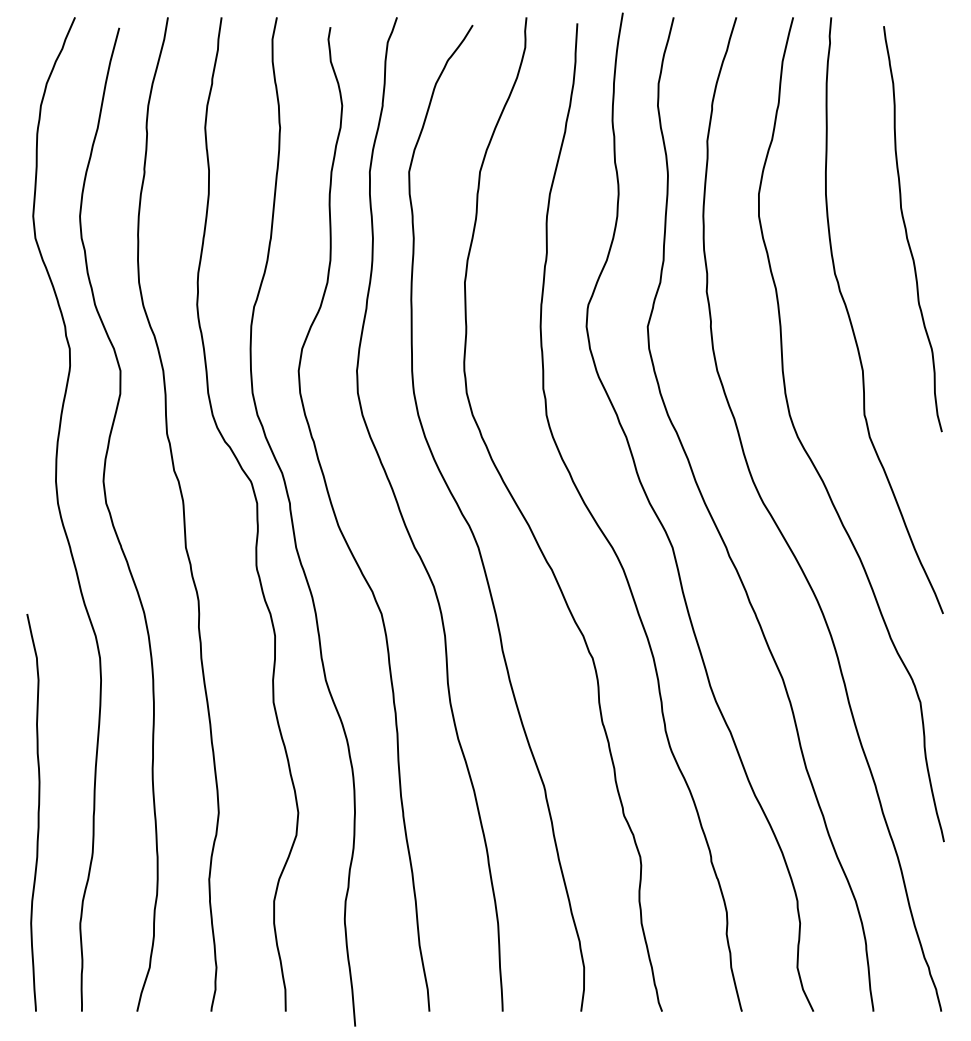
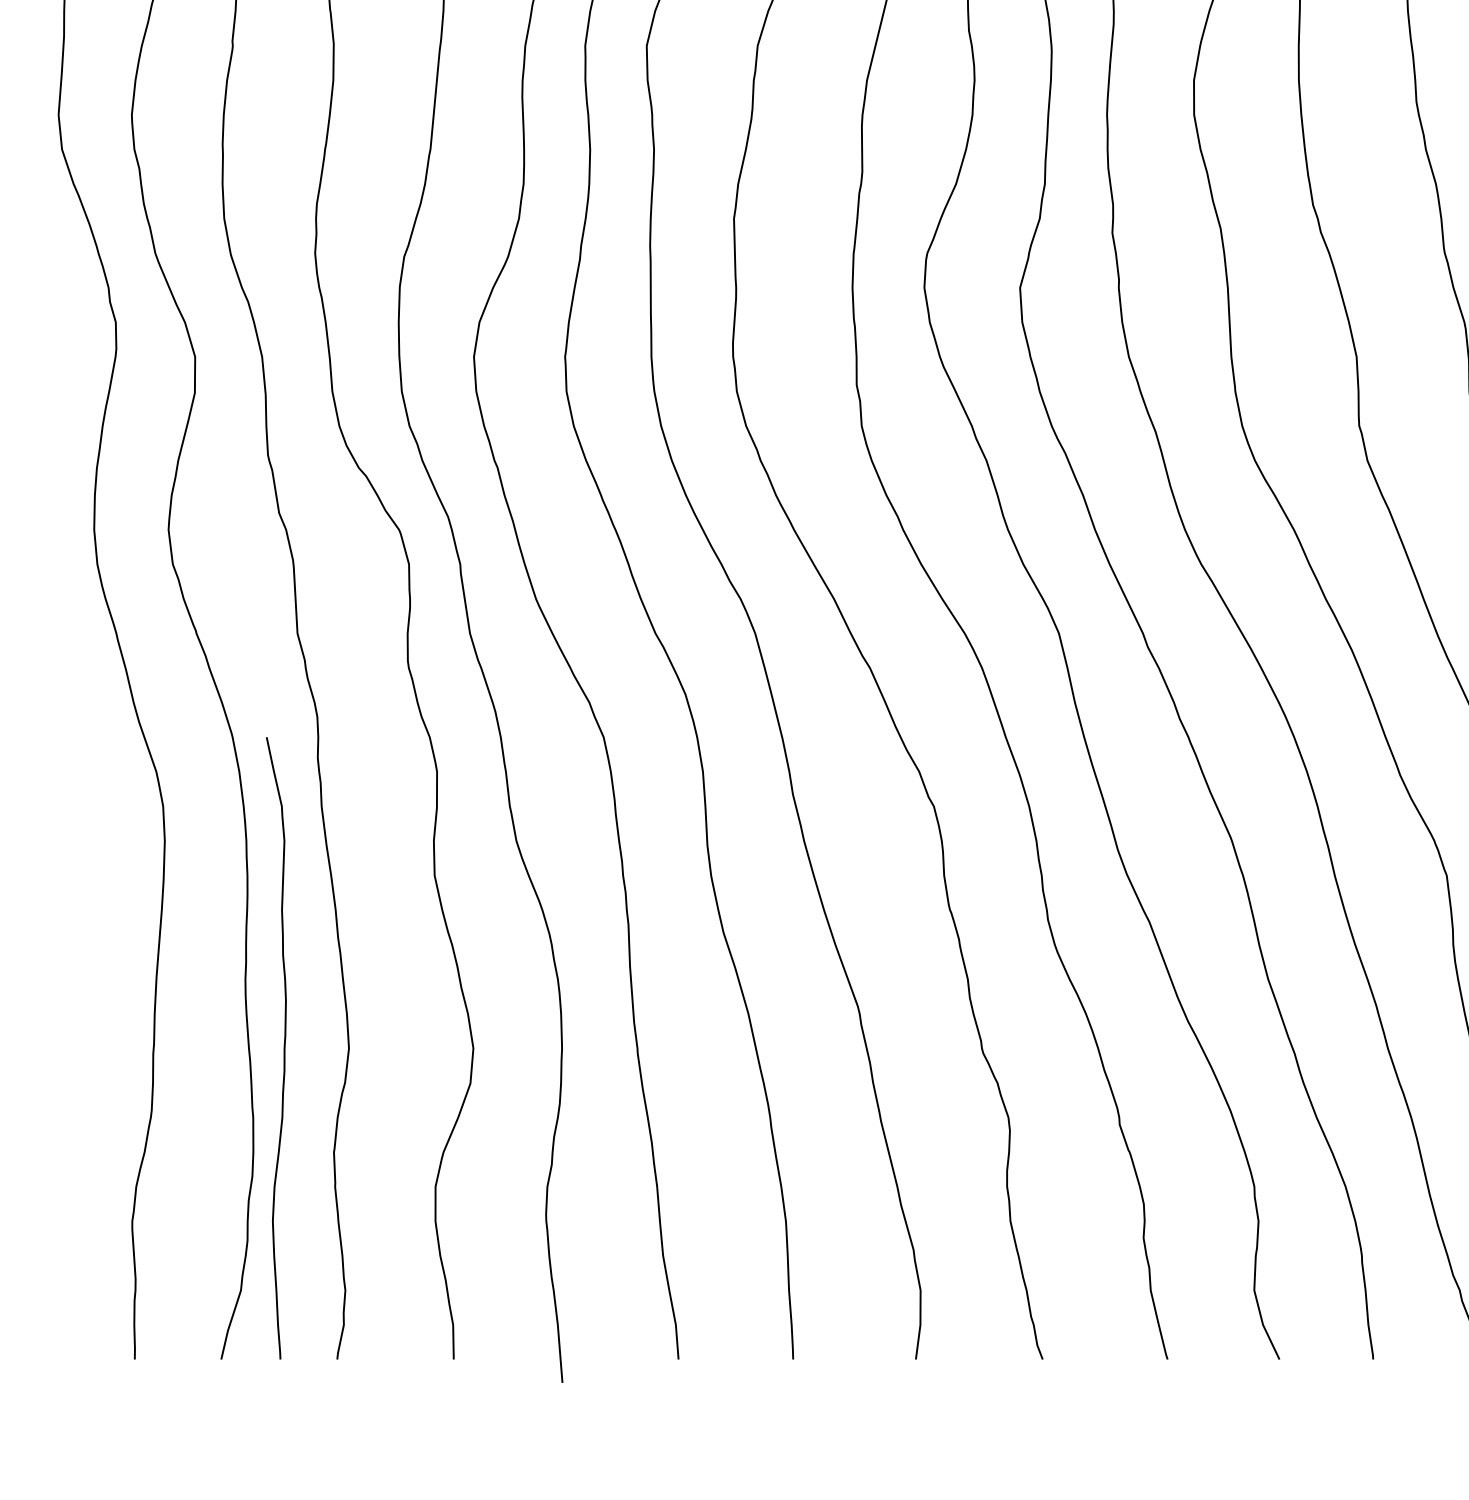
curve: (37, 812) -> (282, 1047), moved

